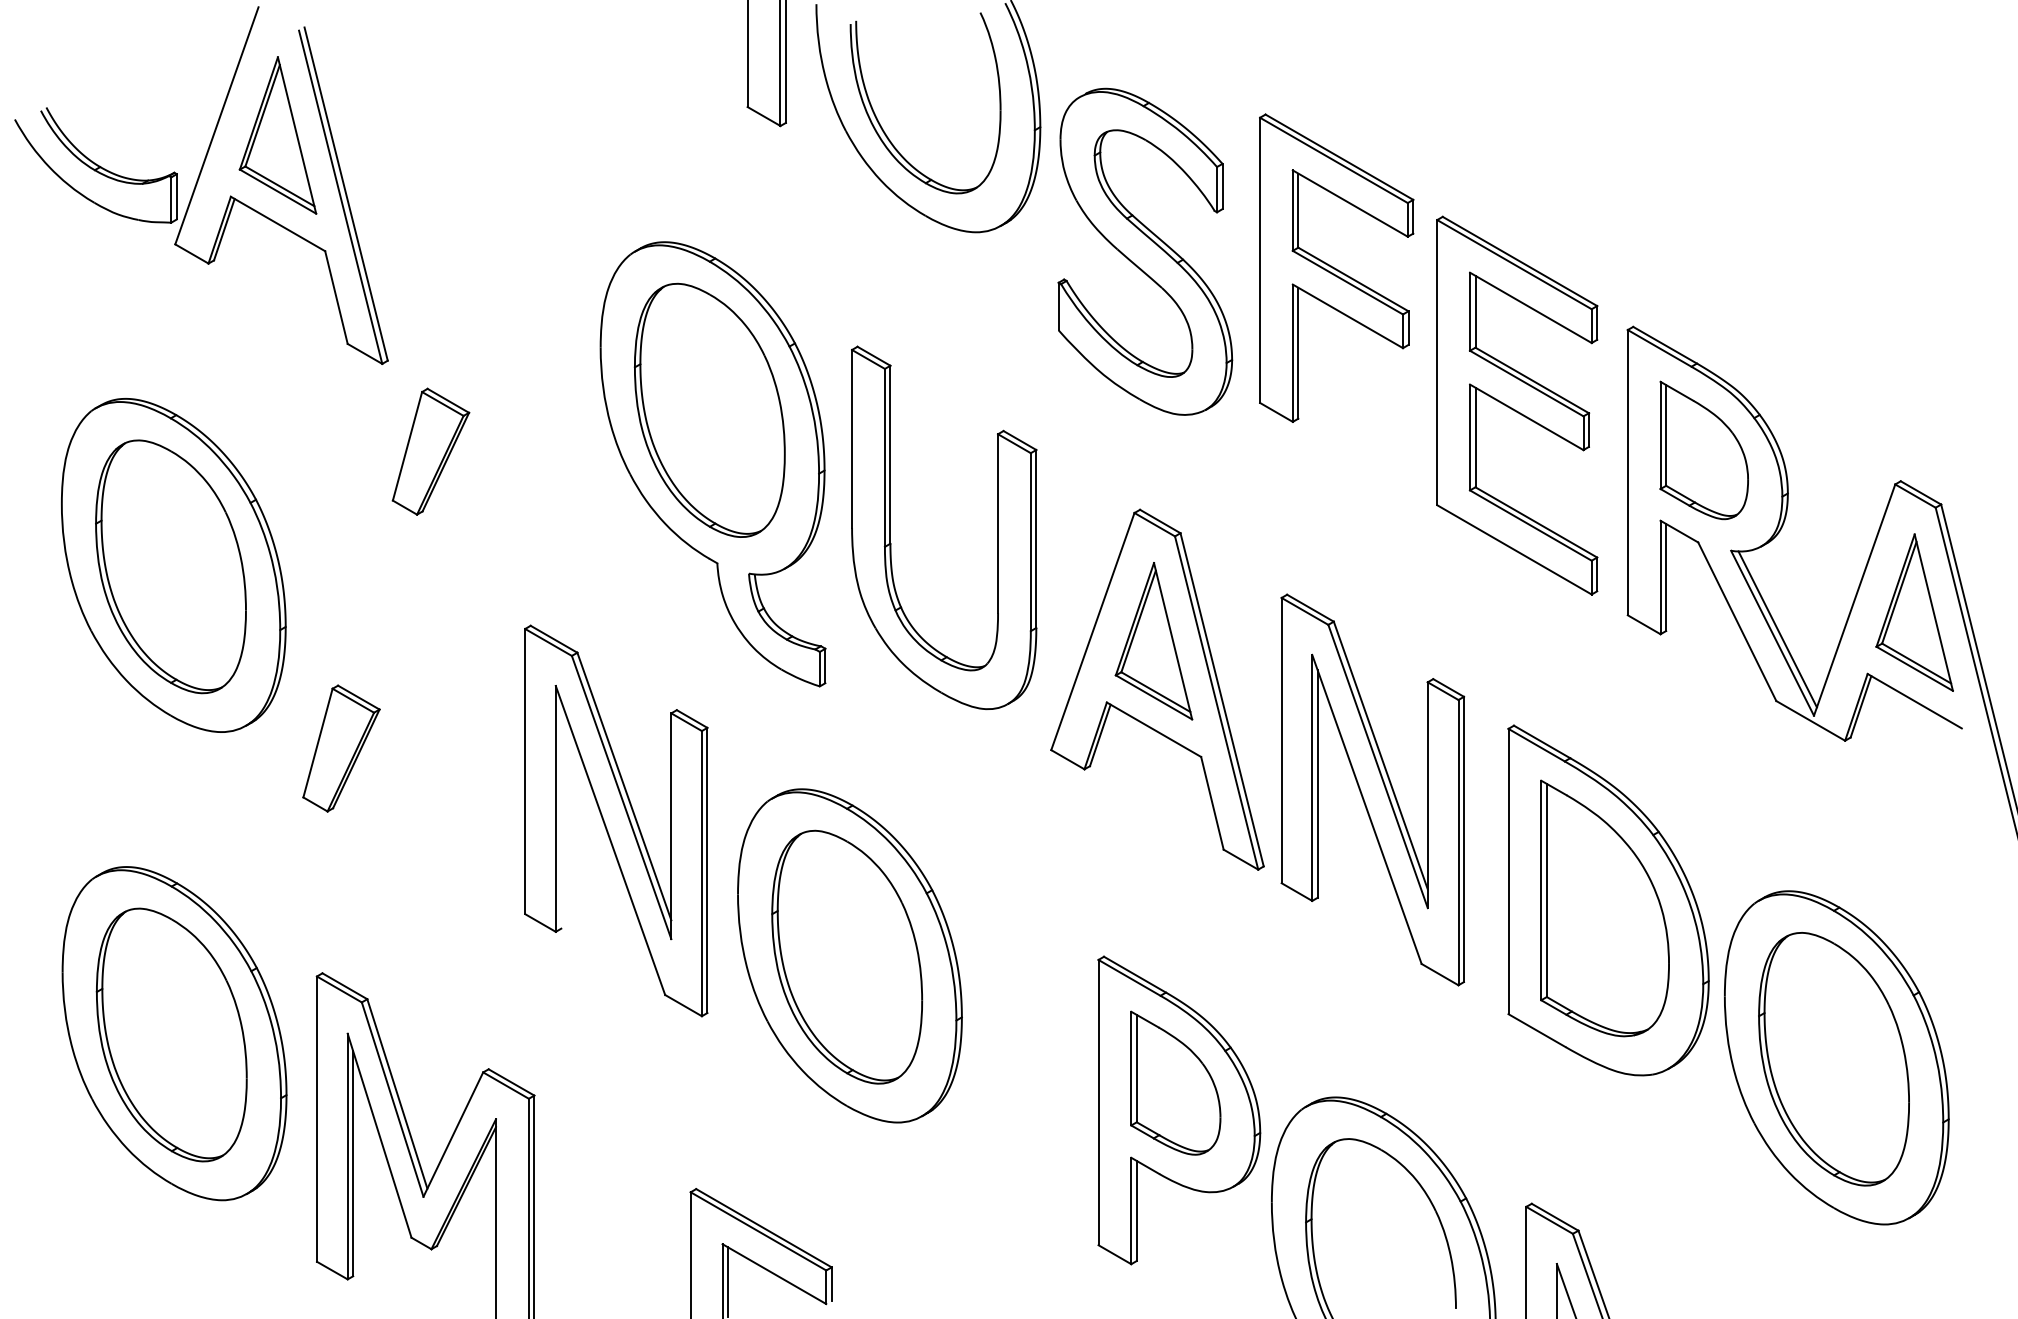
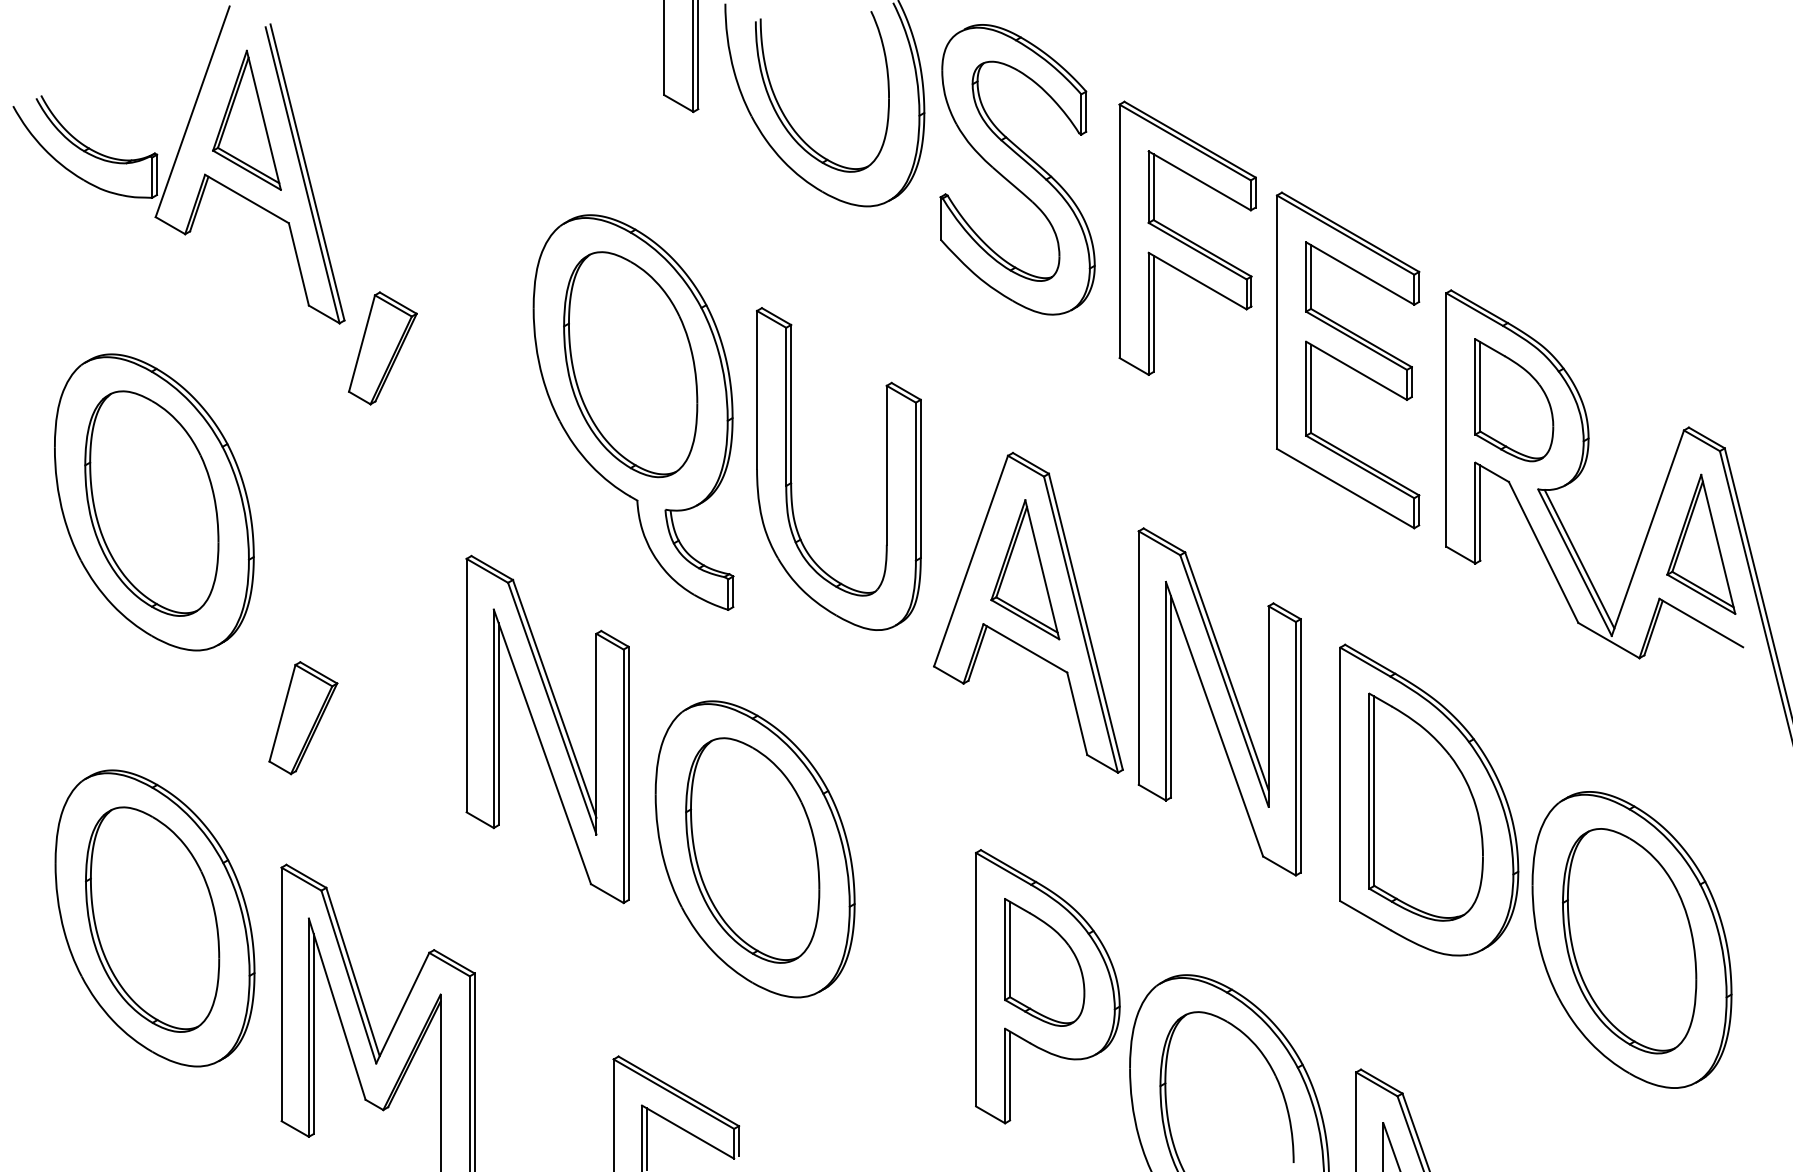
part: (1145, 251) -> (1017, 169), moved
part: (430, 451) -> (382, 348), moved
part: (341, 748) -> (303, 718), moved
line: (561, 815) -> (498, 724), added

